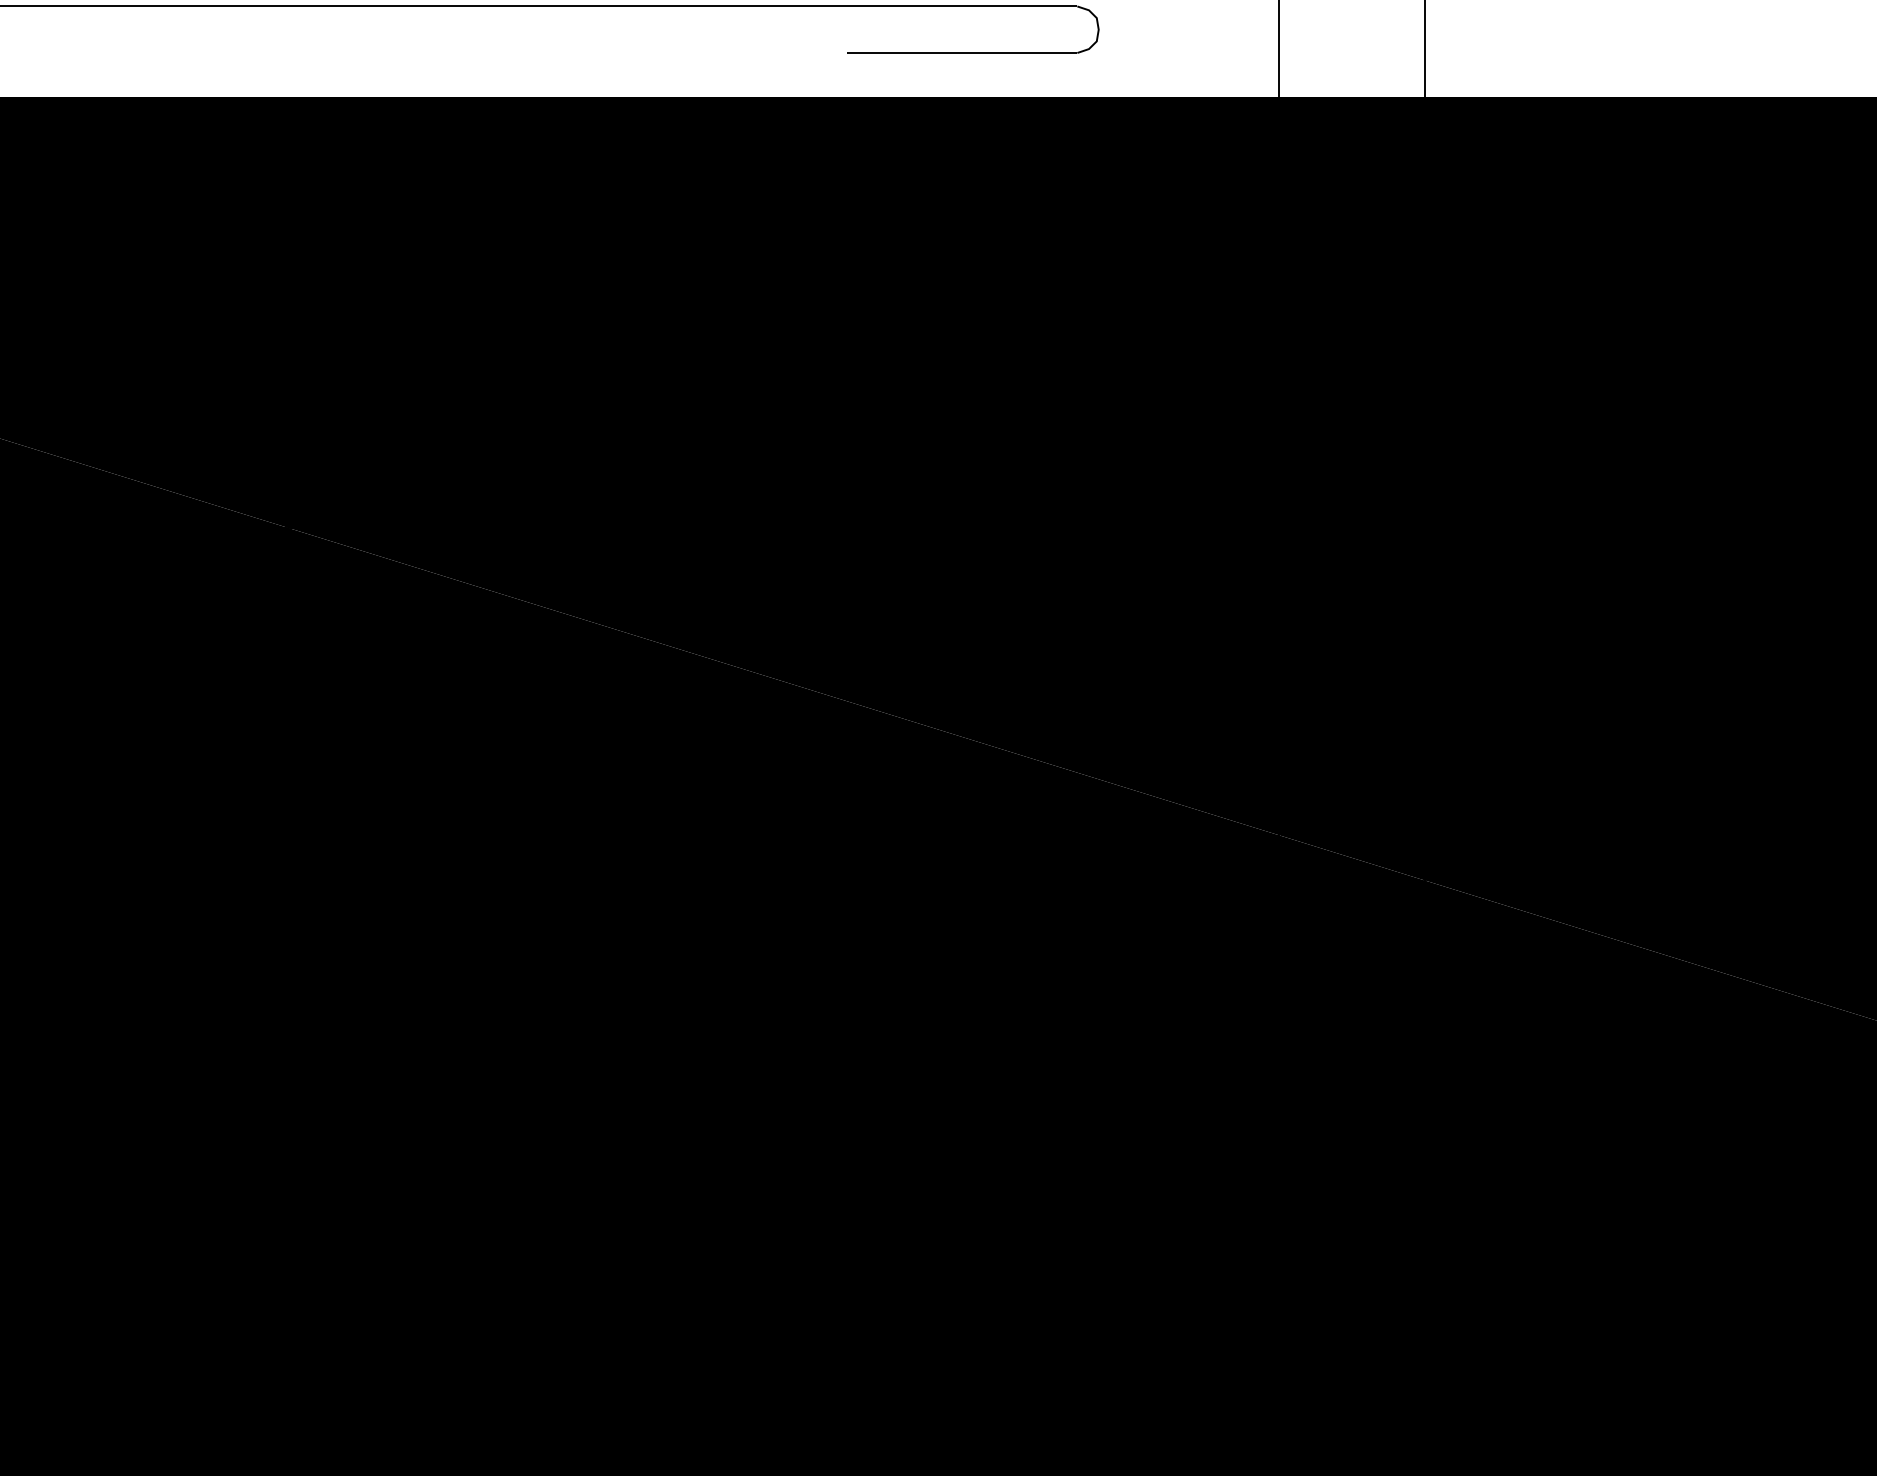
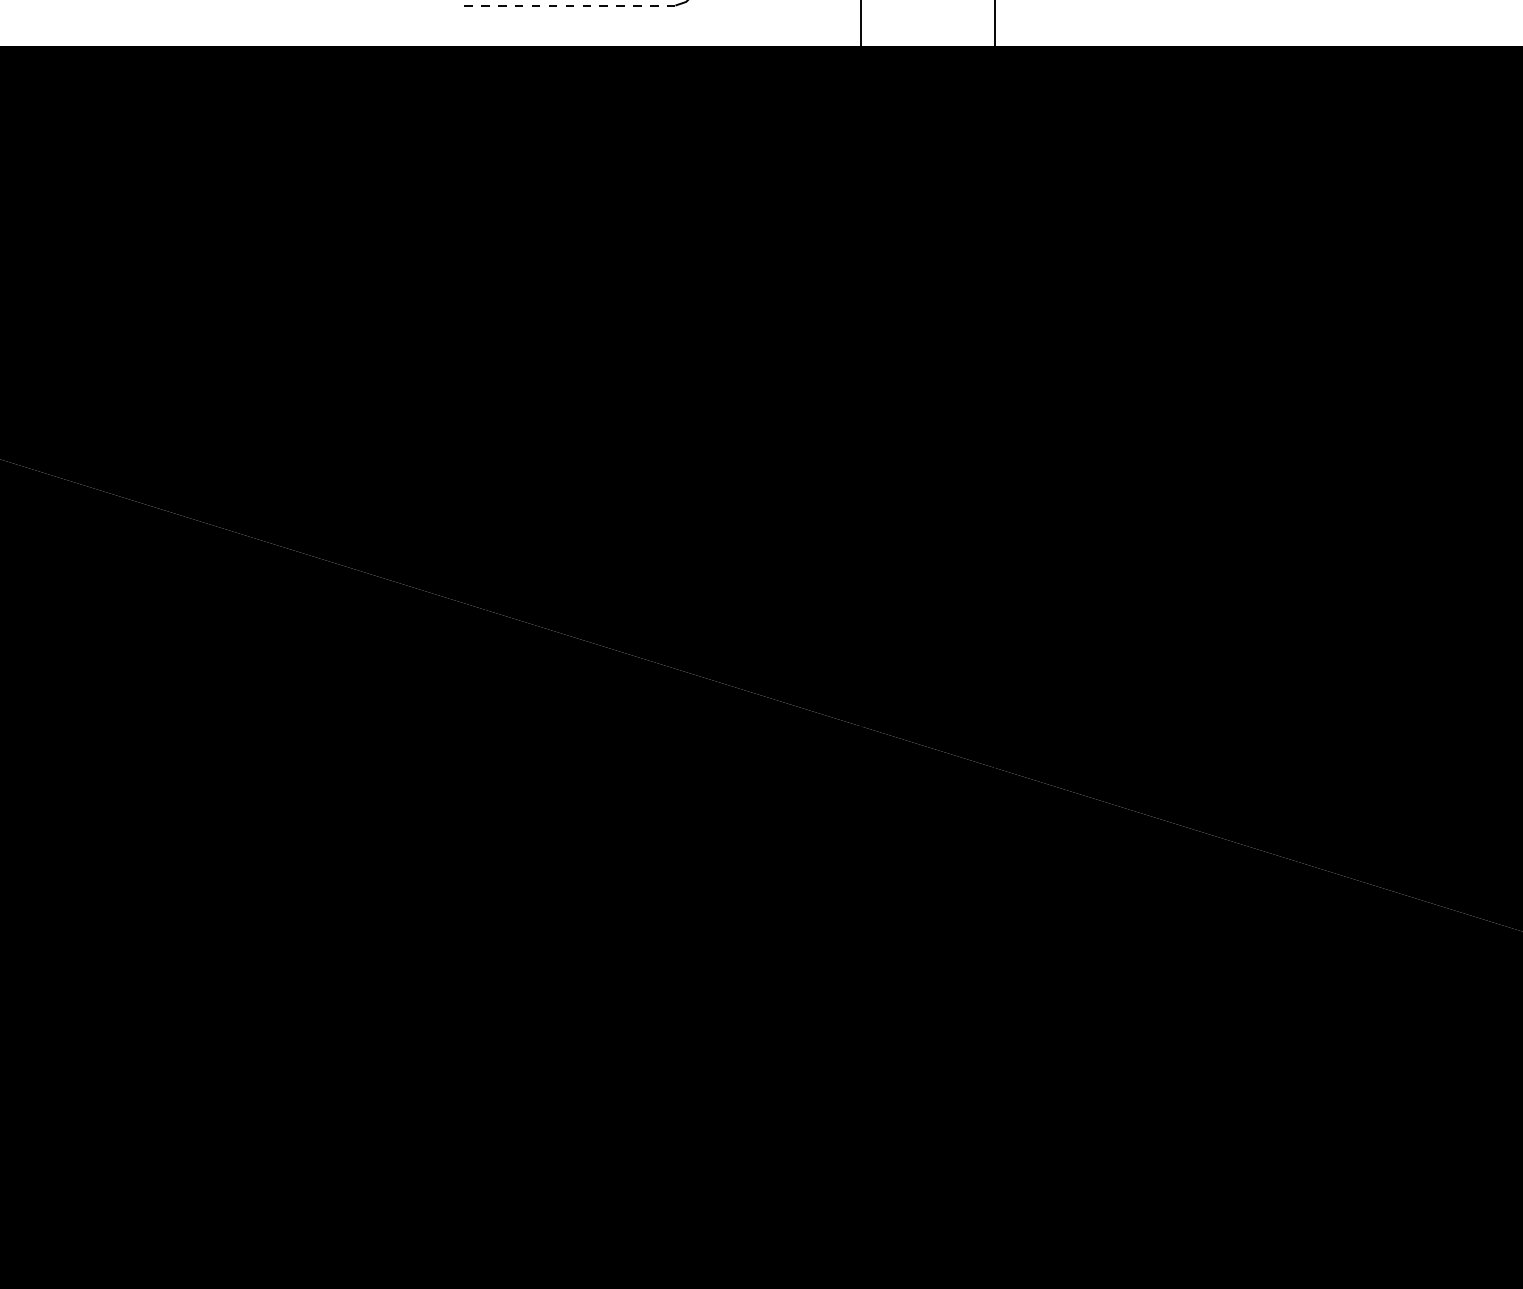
line: (961, 53) -> (568, 6), solid -> dashed

